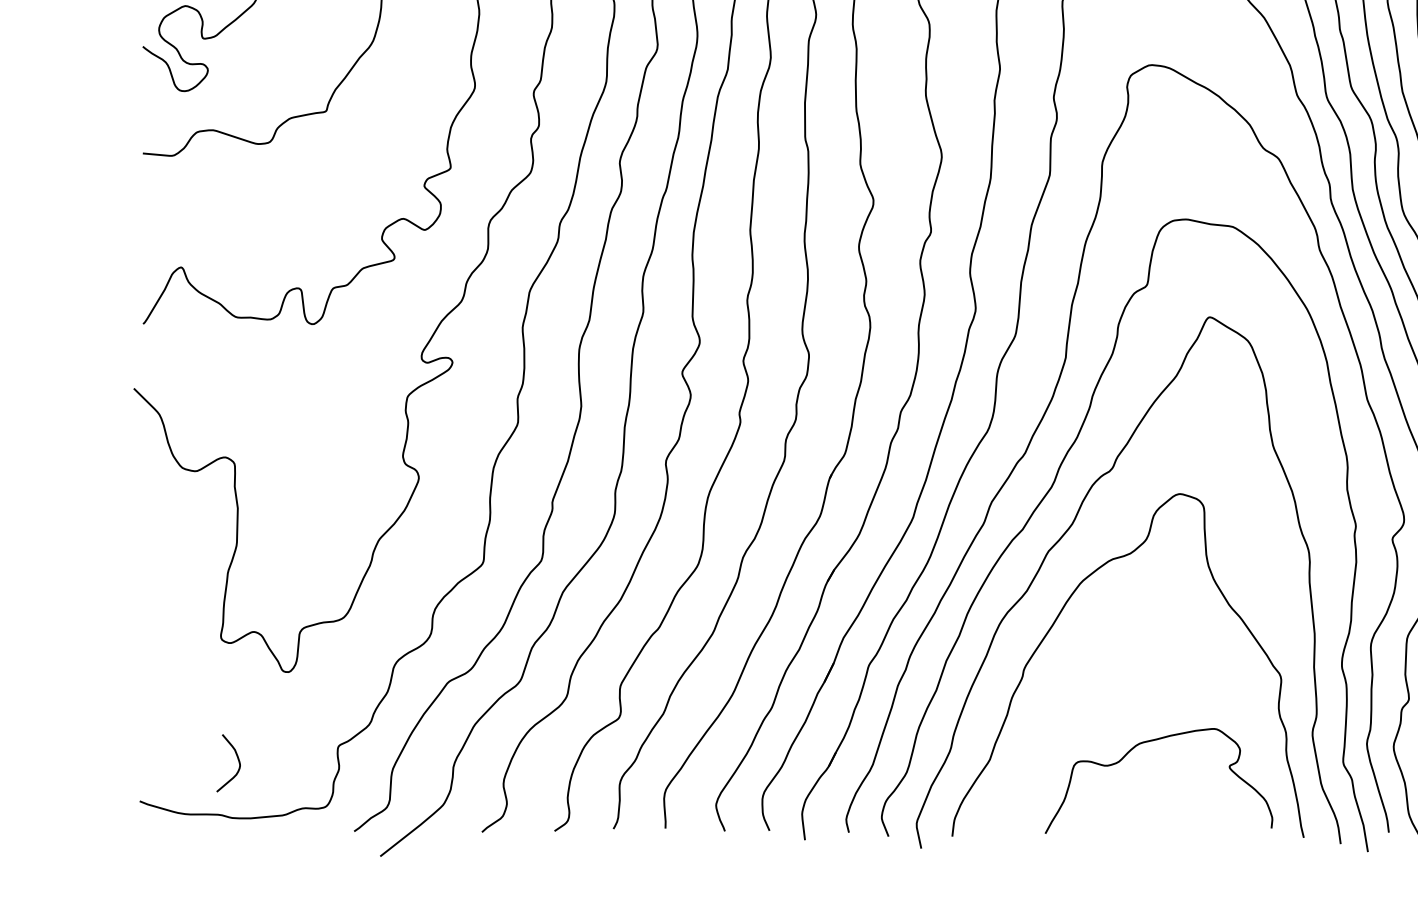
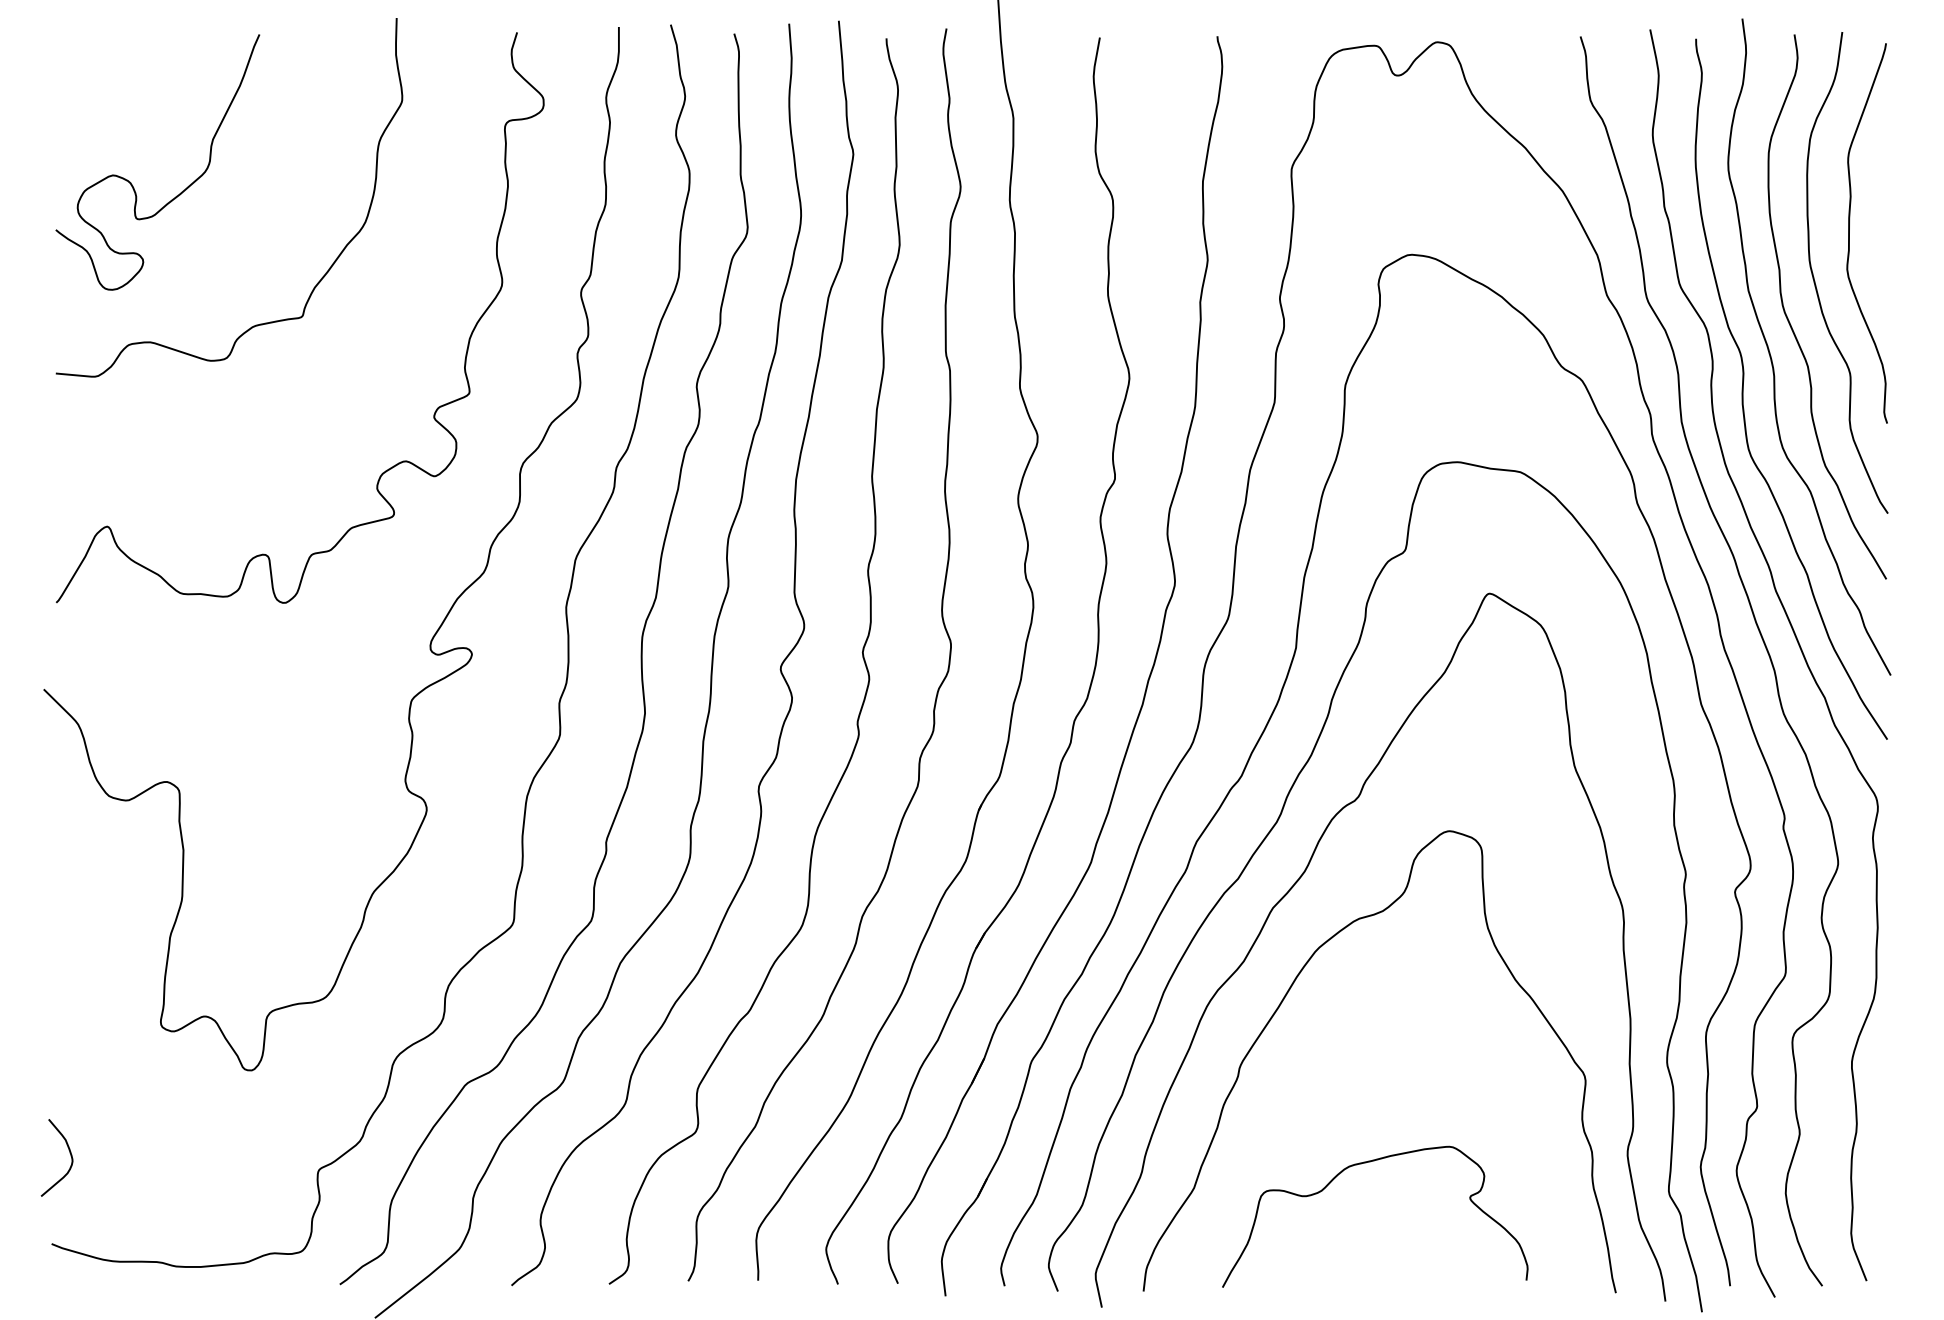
curve: (1152, 741) -> (1366, 1163), moved
curve: (237, 759) -> (69, 1153), moved

